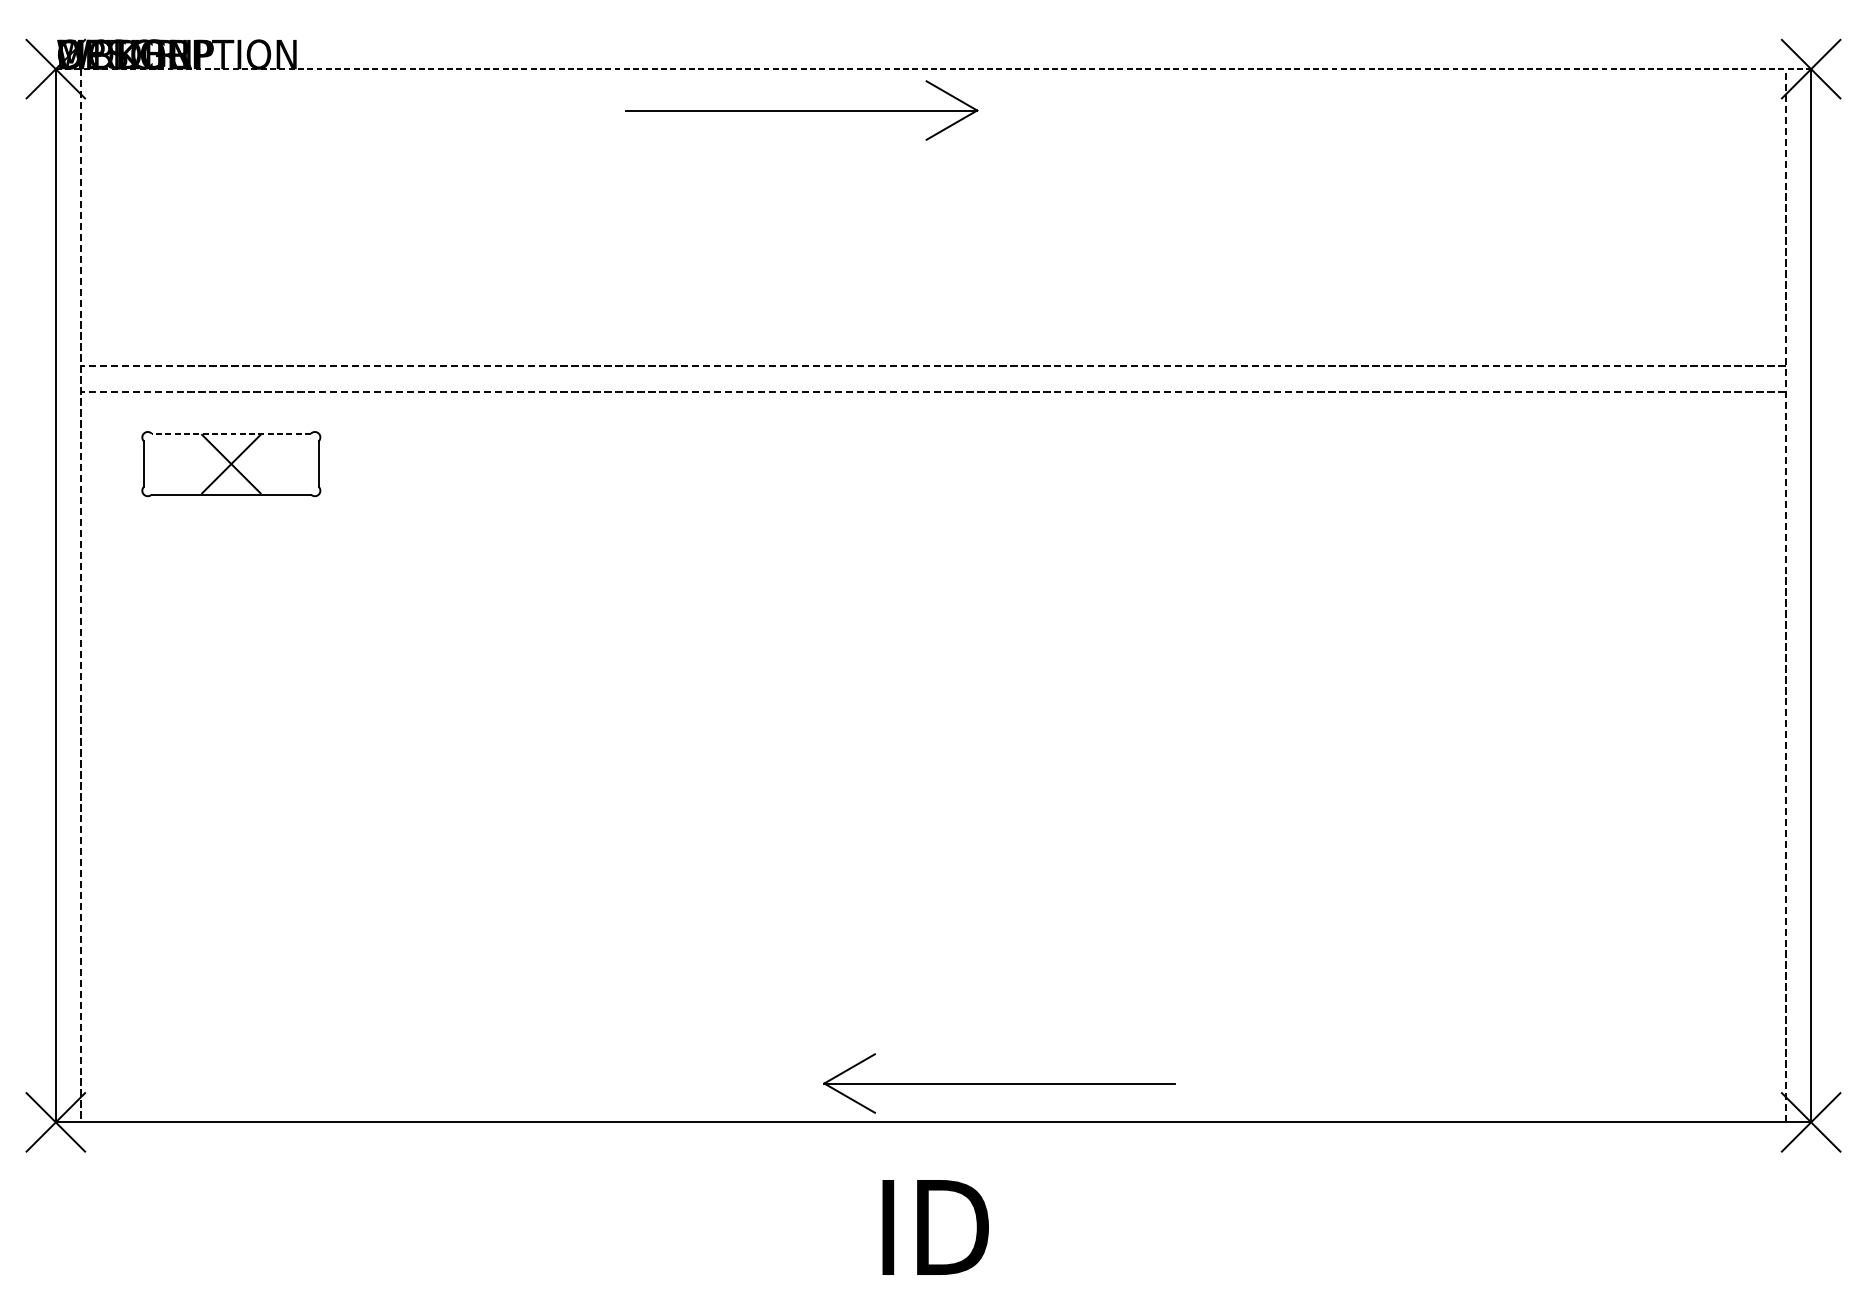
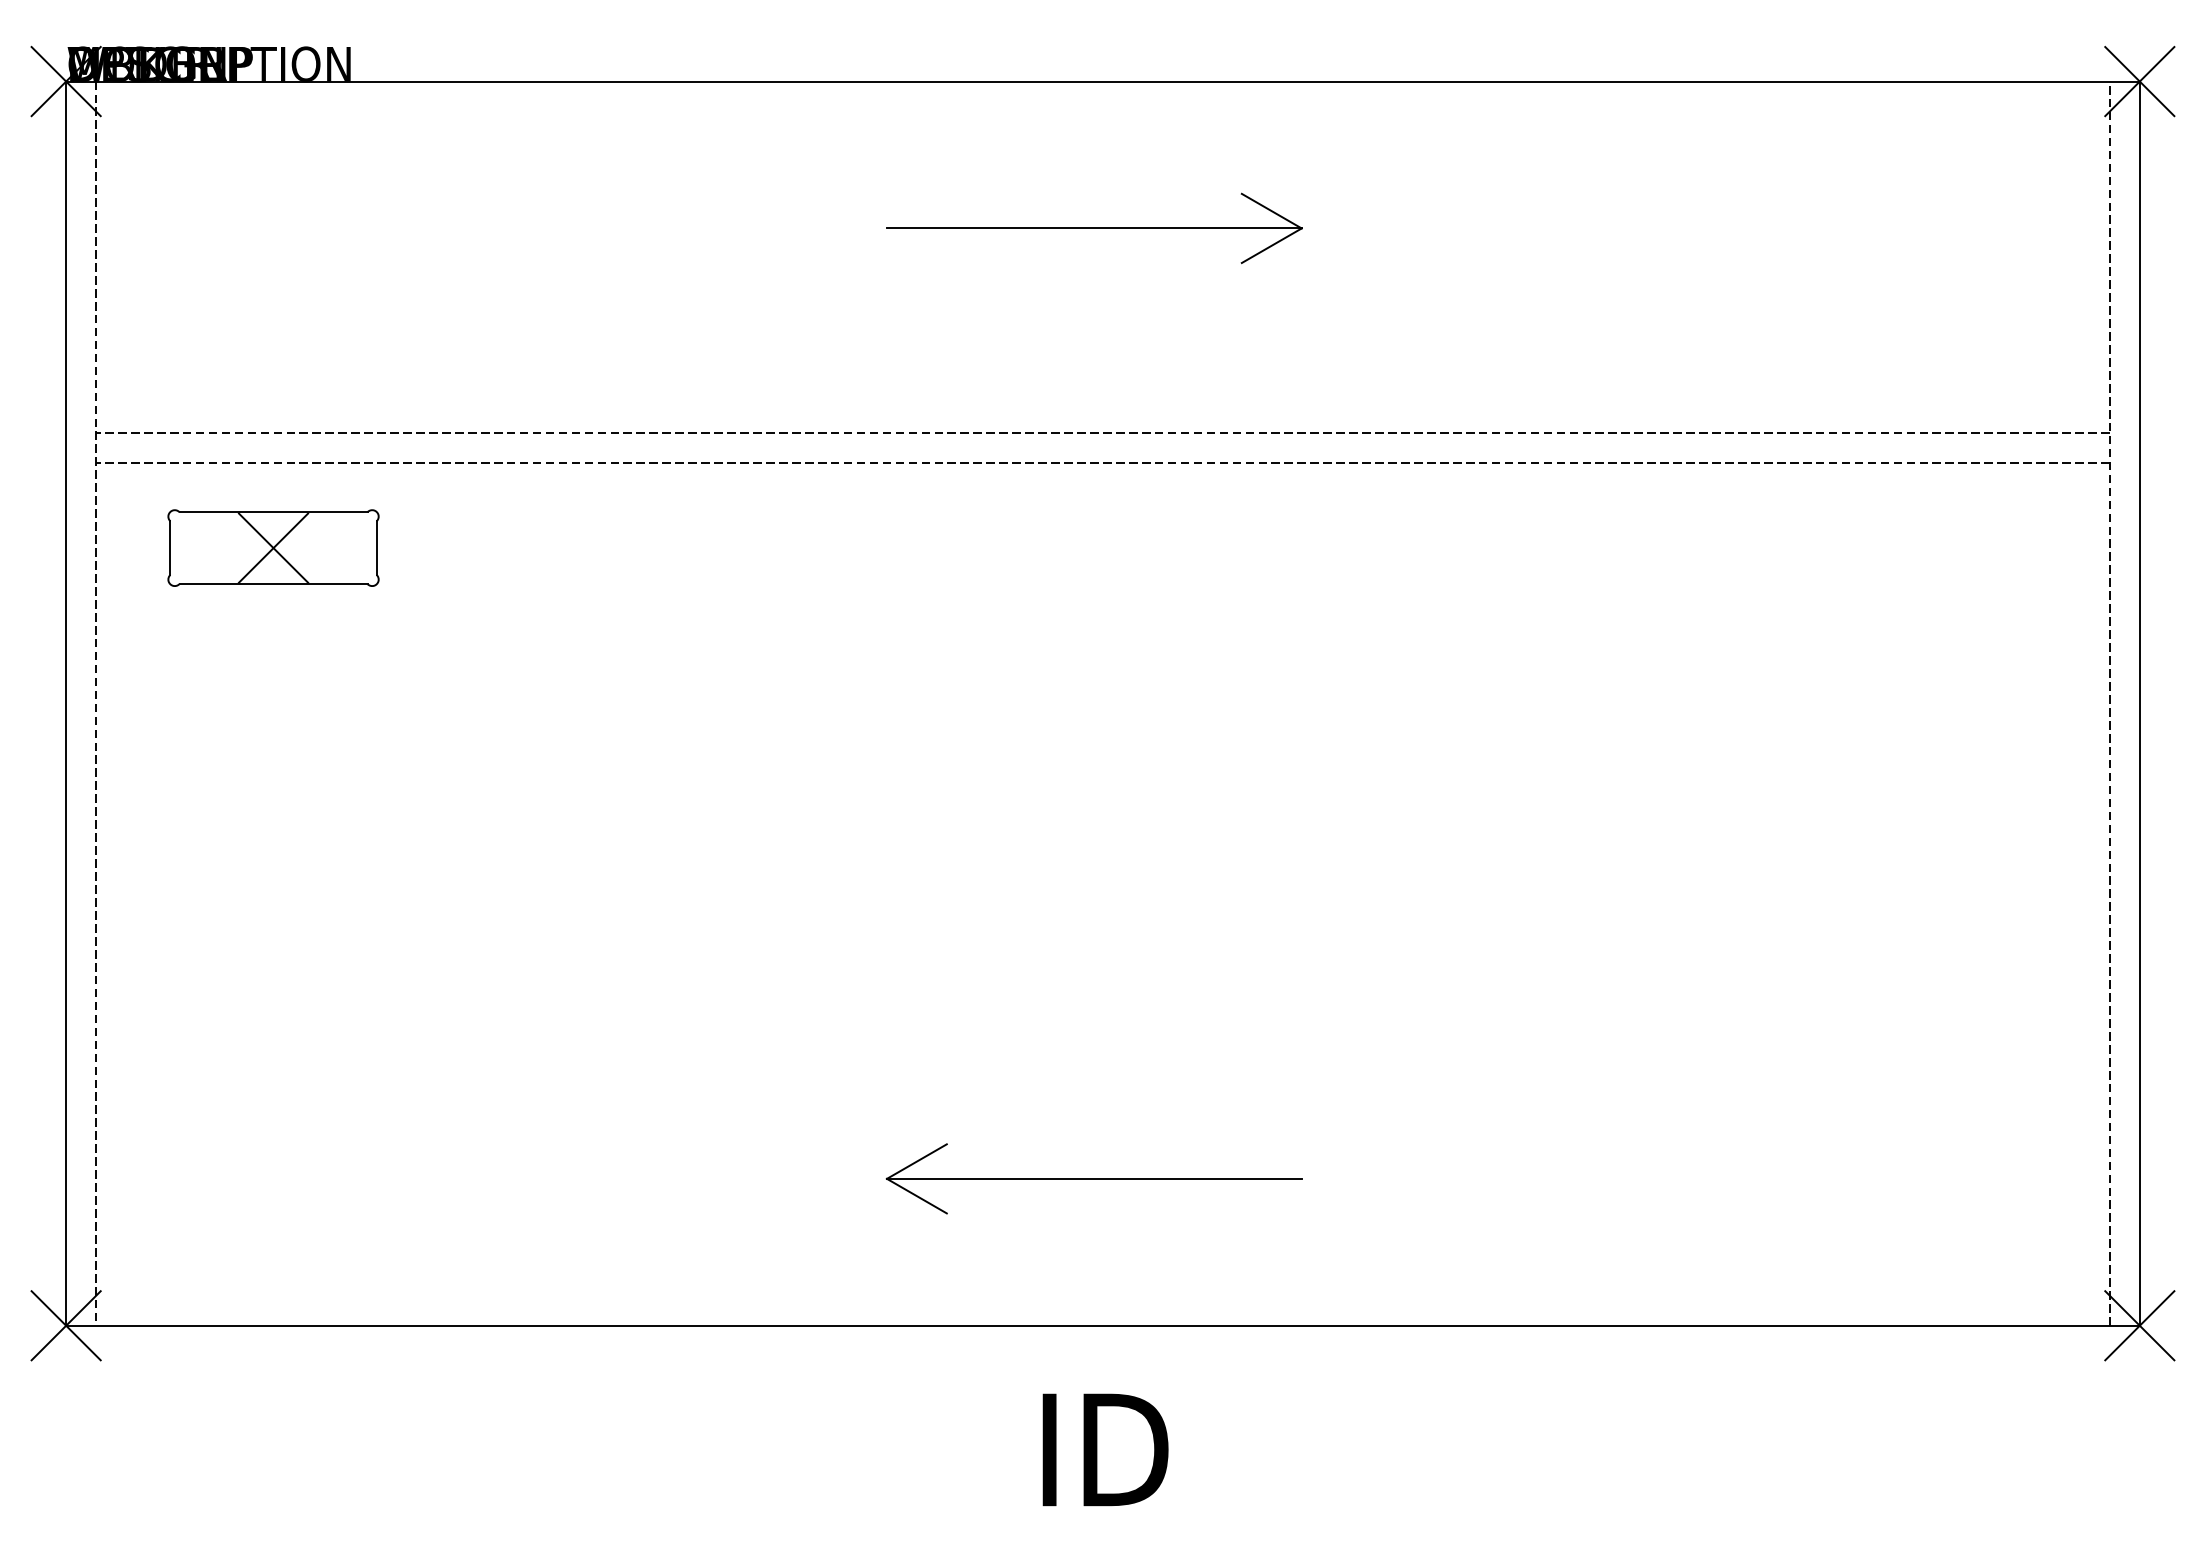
line: (933, 69) -> (1103, 81), dashed -> solid
part: (801, 109) -> (1094, 227), moved
line: (231, 433) -> (273, 512), dashed -> solid
part: (999, 1083) -> (1093, 1178), moved

